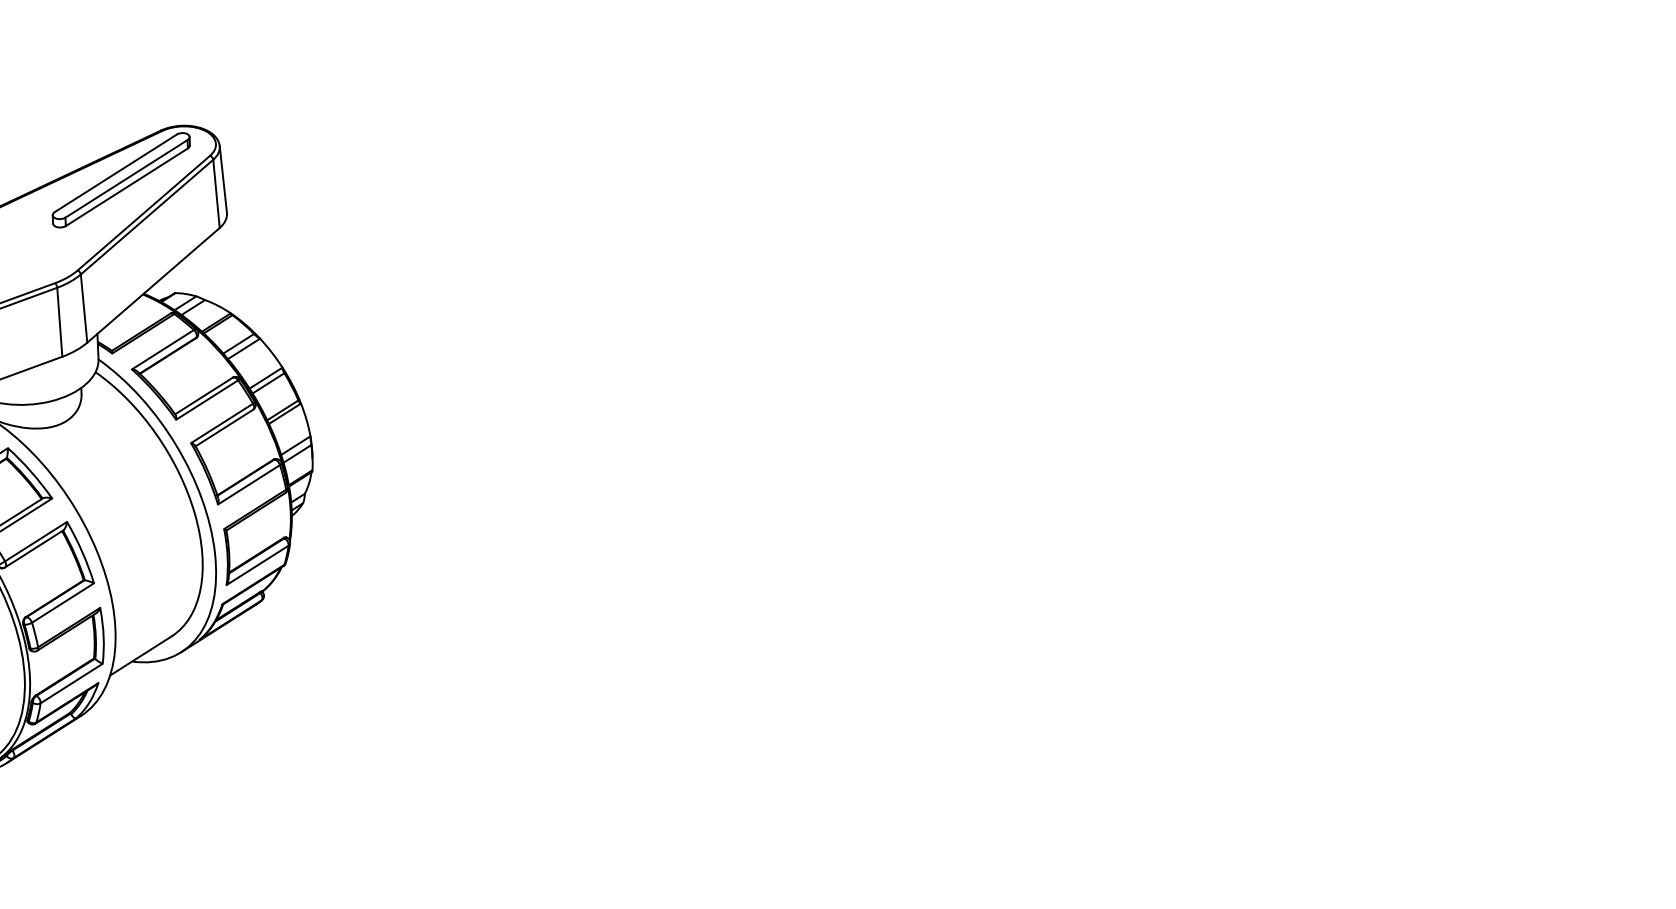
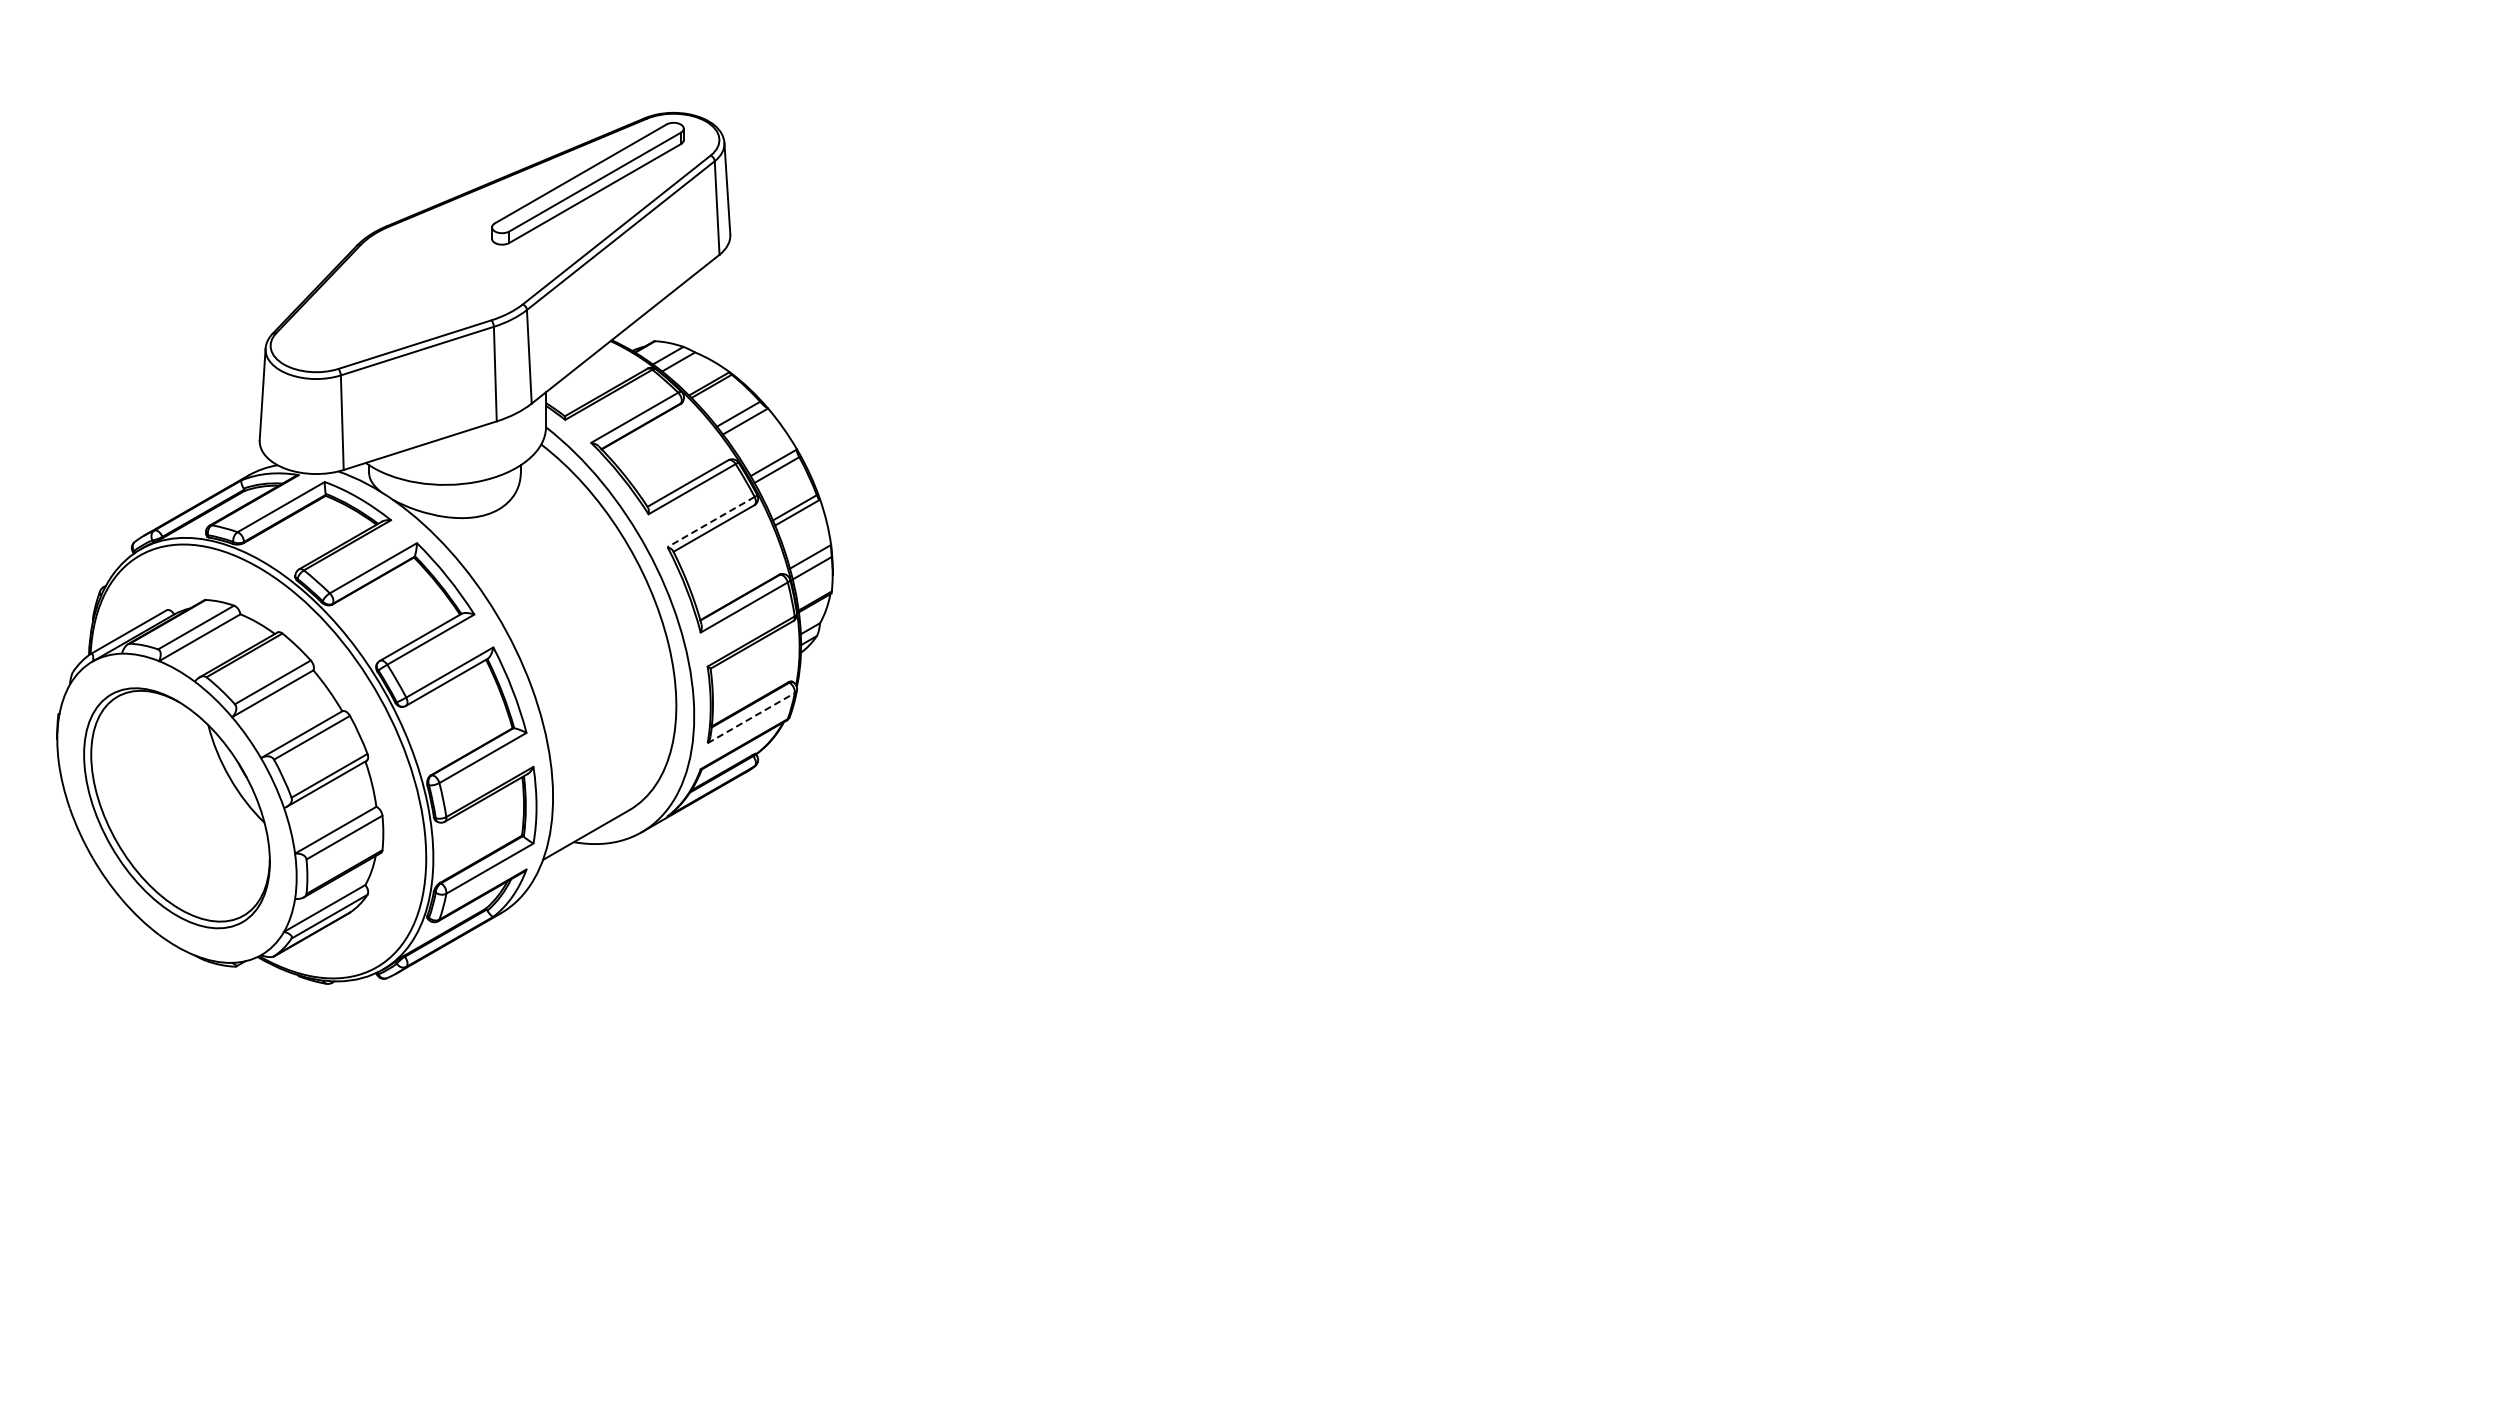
line: (221, 423) -> (710, 522), solid -> dashed
line: (257, 564) -> (751, 717), solid -> dashed

